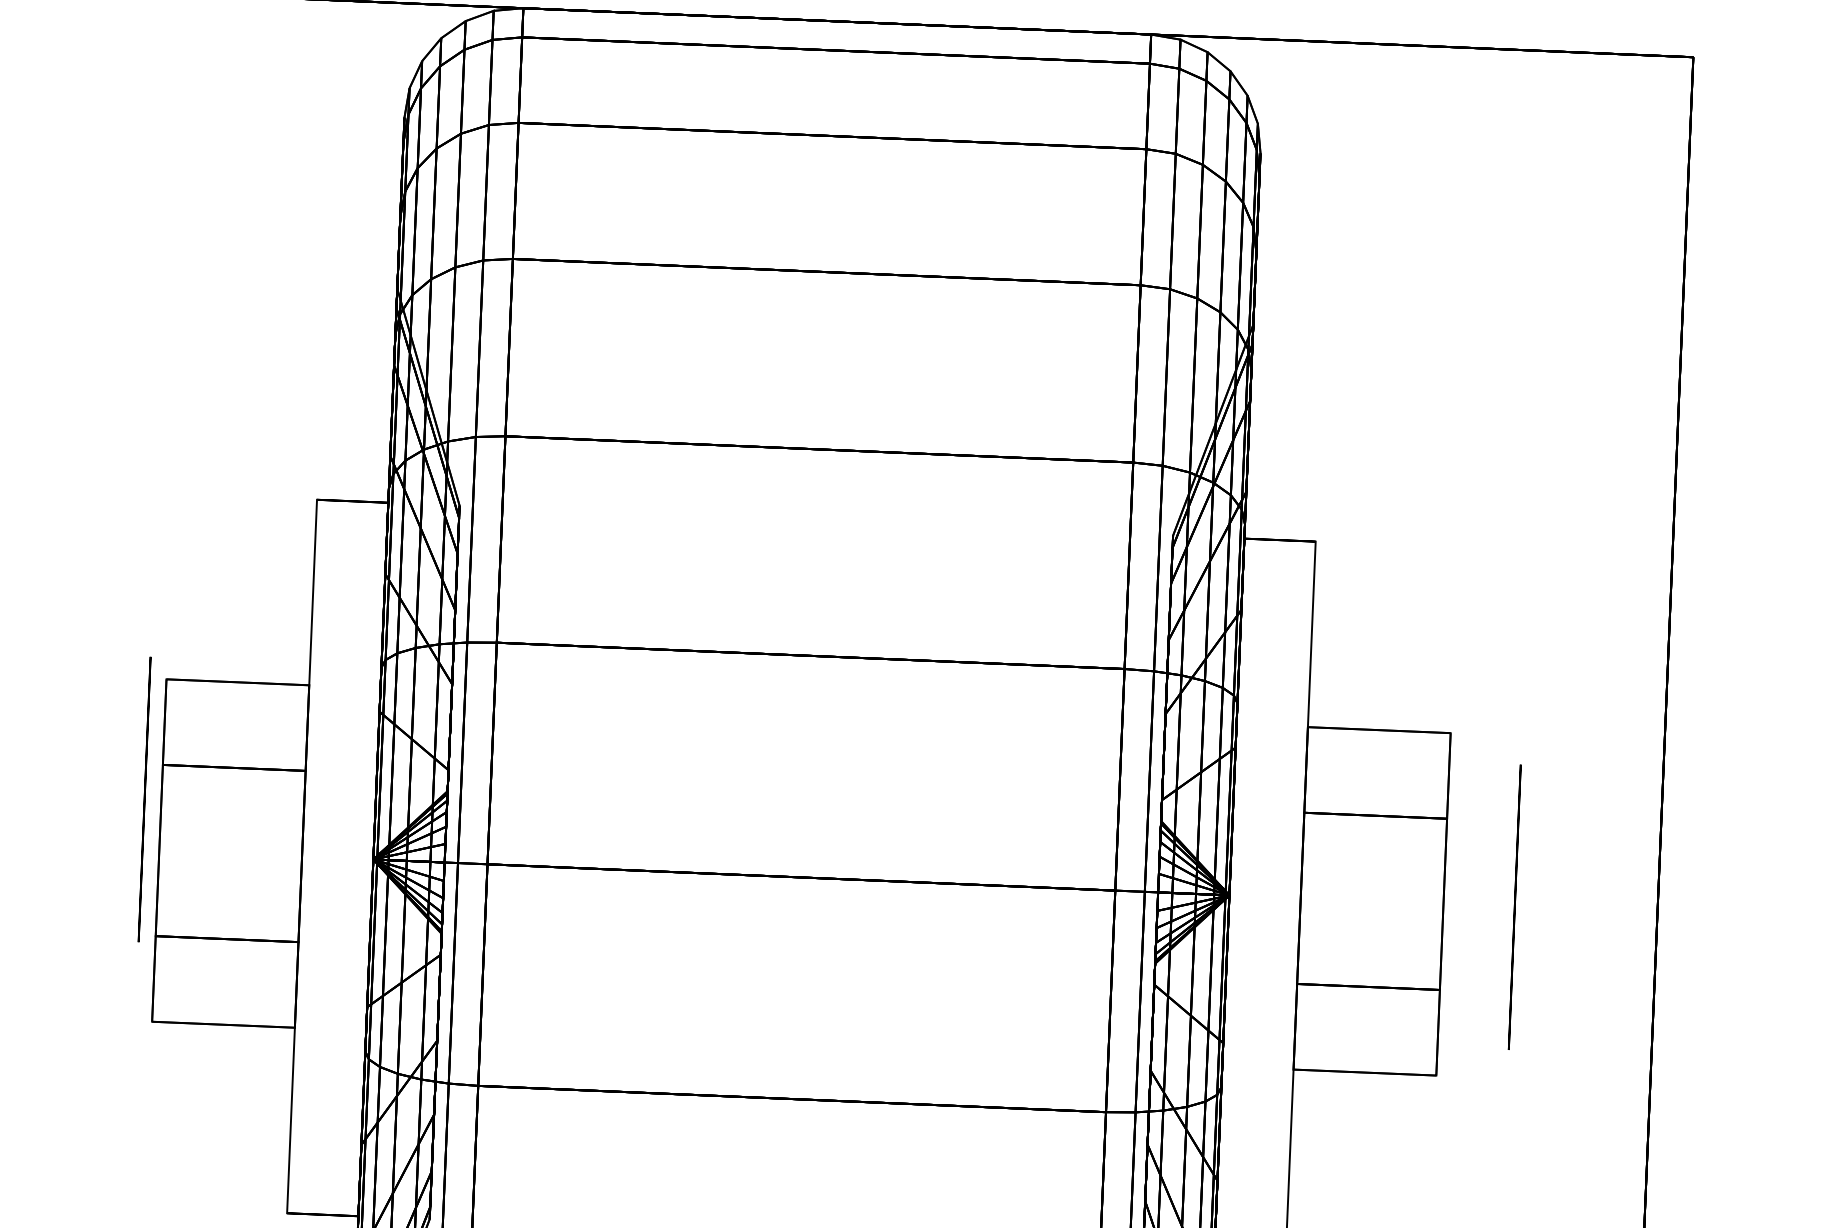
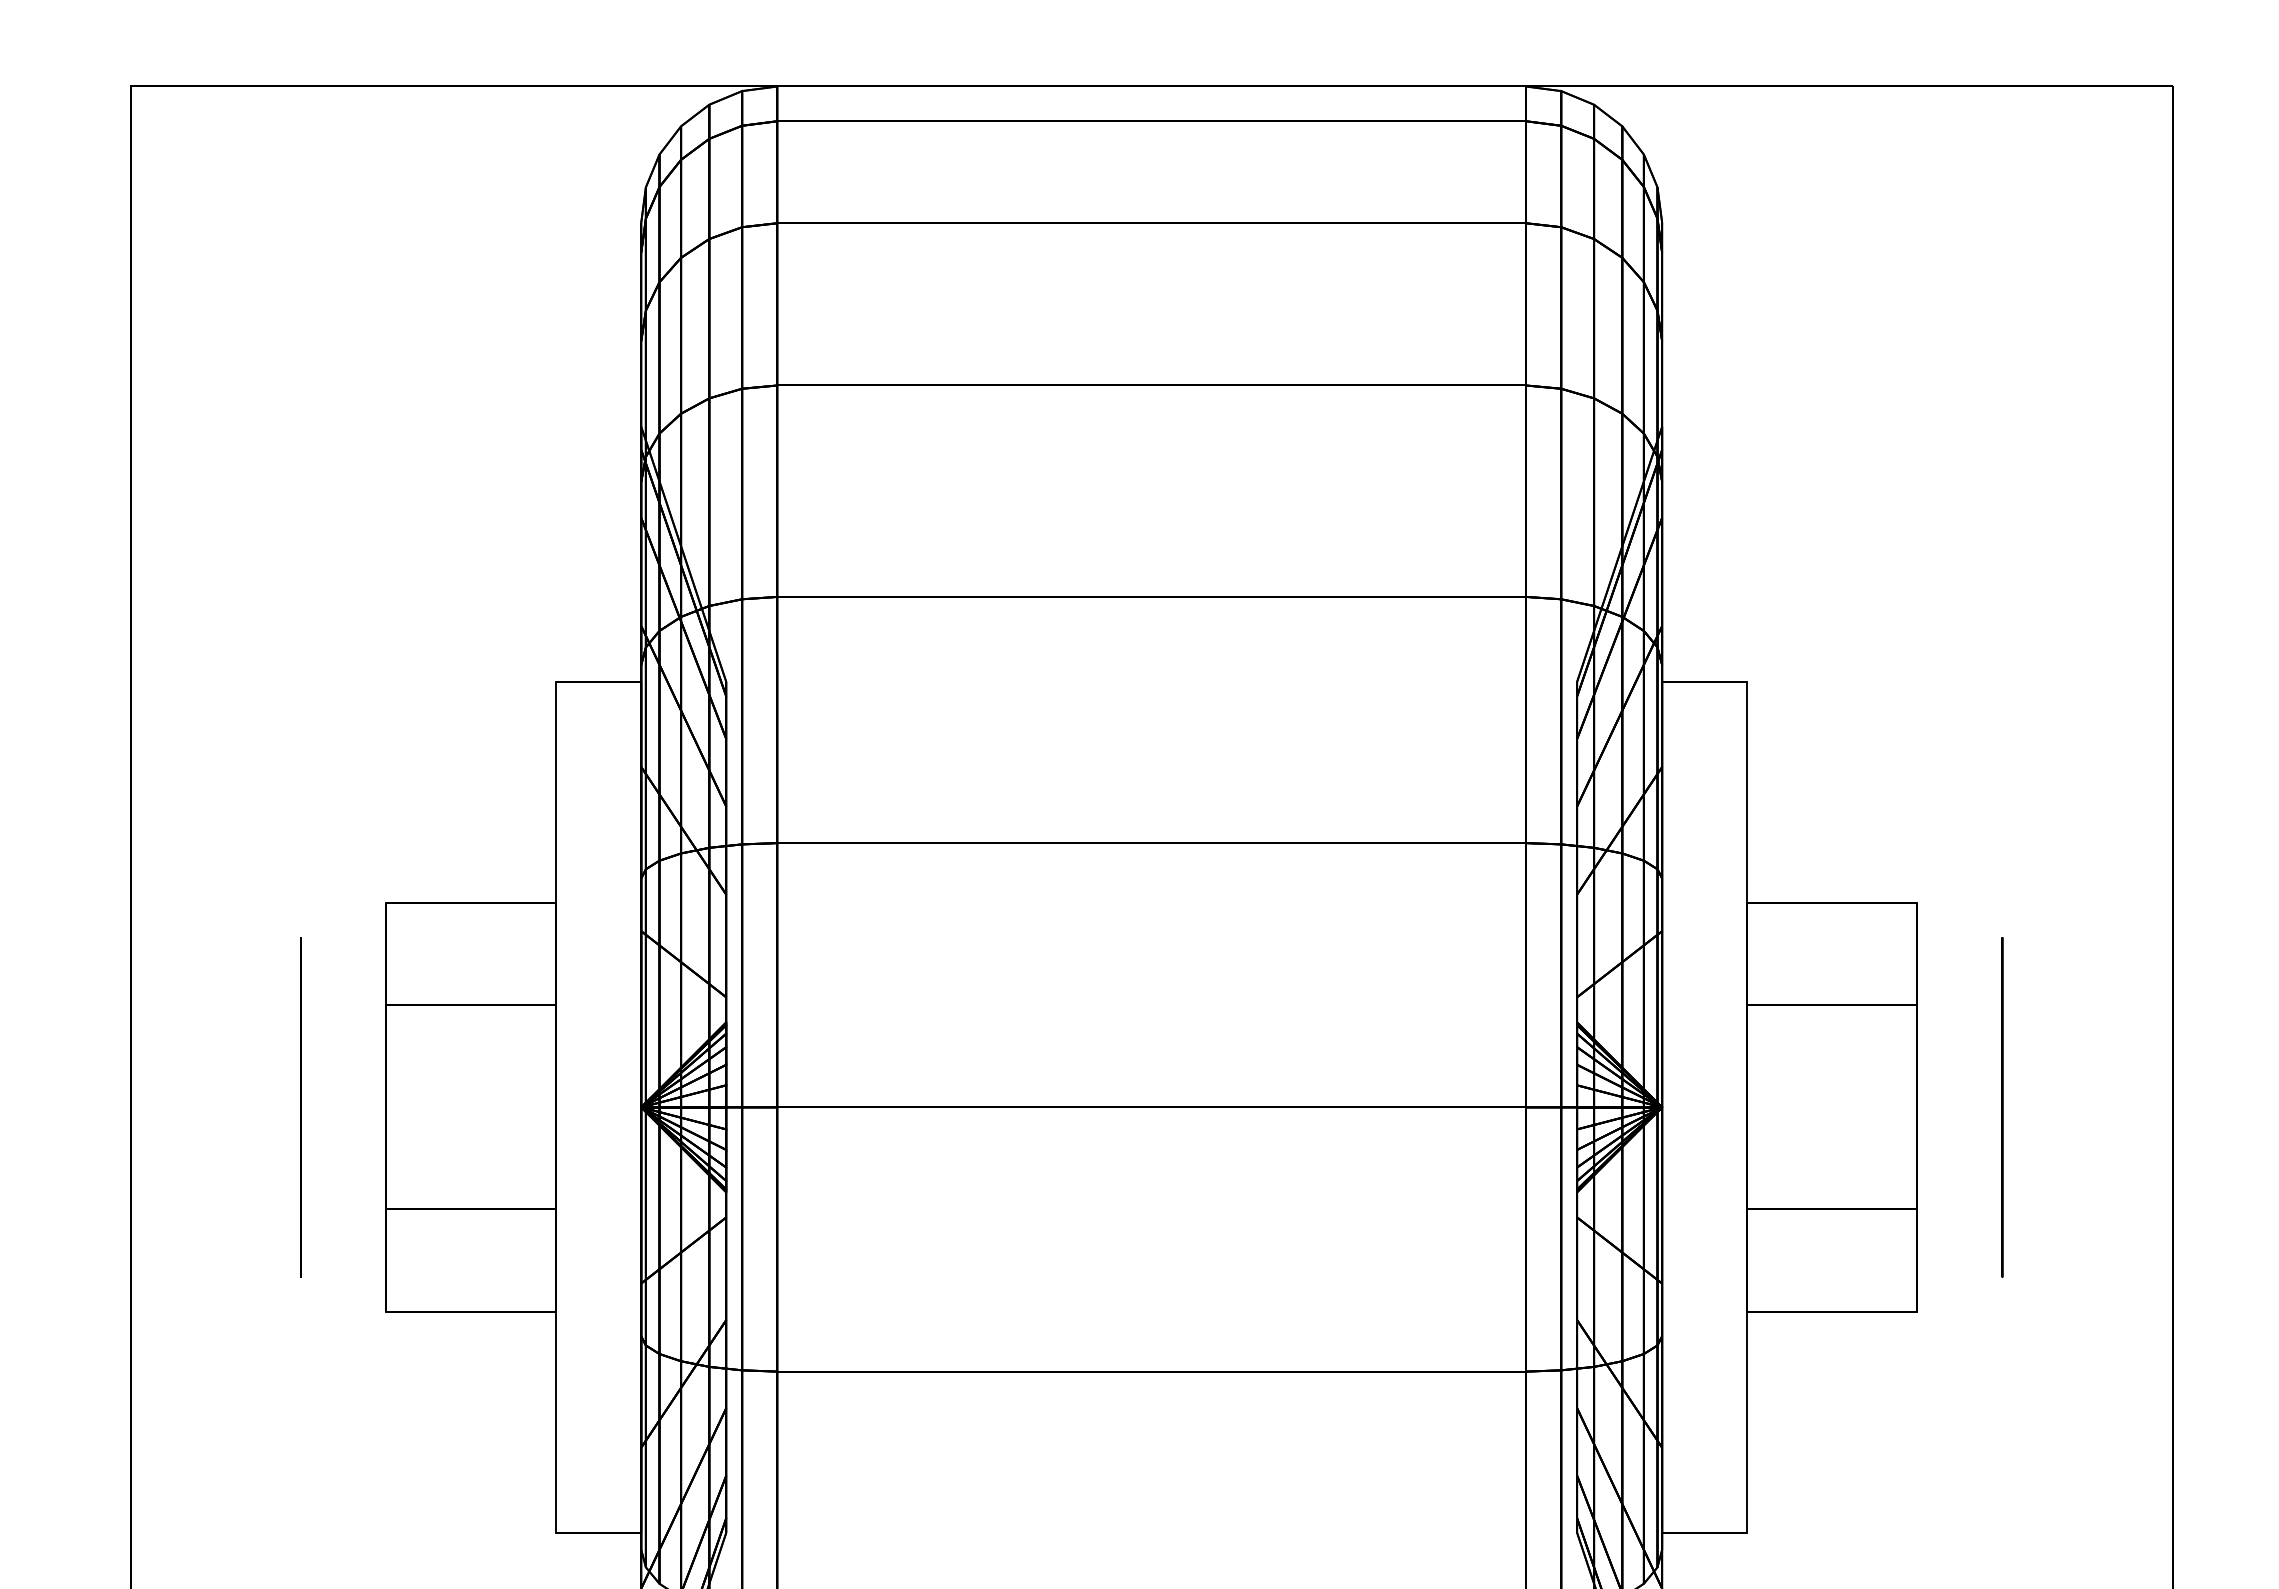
circle: (144, 799) -> (300, 1107), moved

